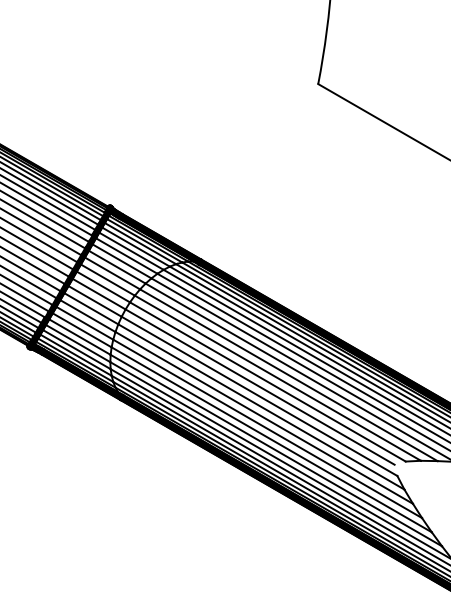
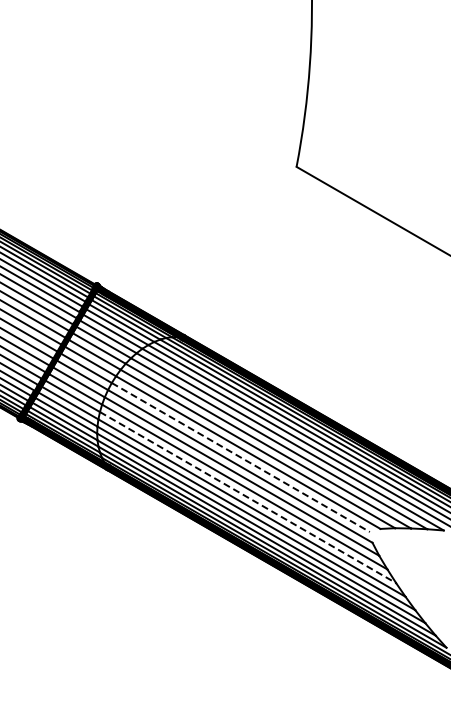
line: (259, 387) -> (240, 457), solid -> dashed
line: (268, 428) -> (248, 497), solid -> dashed

